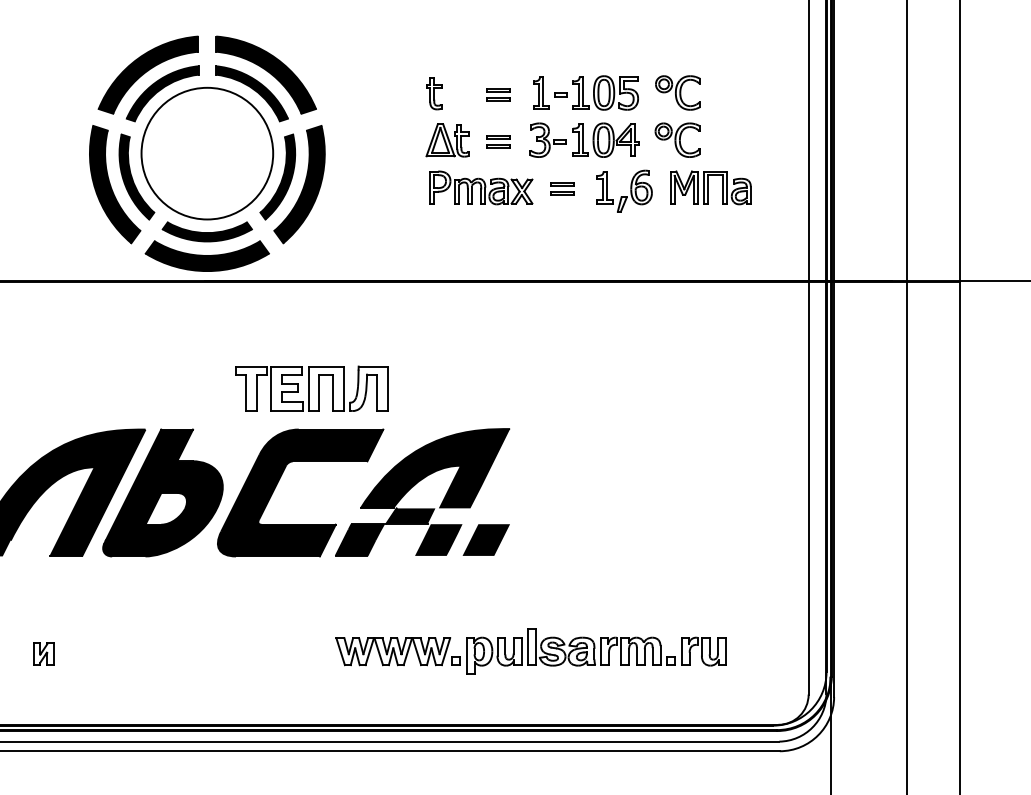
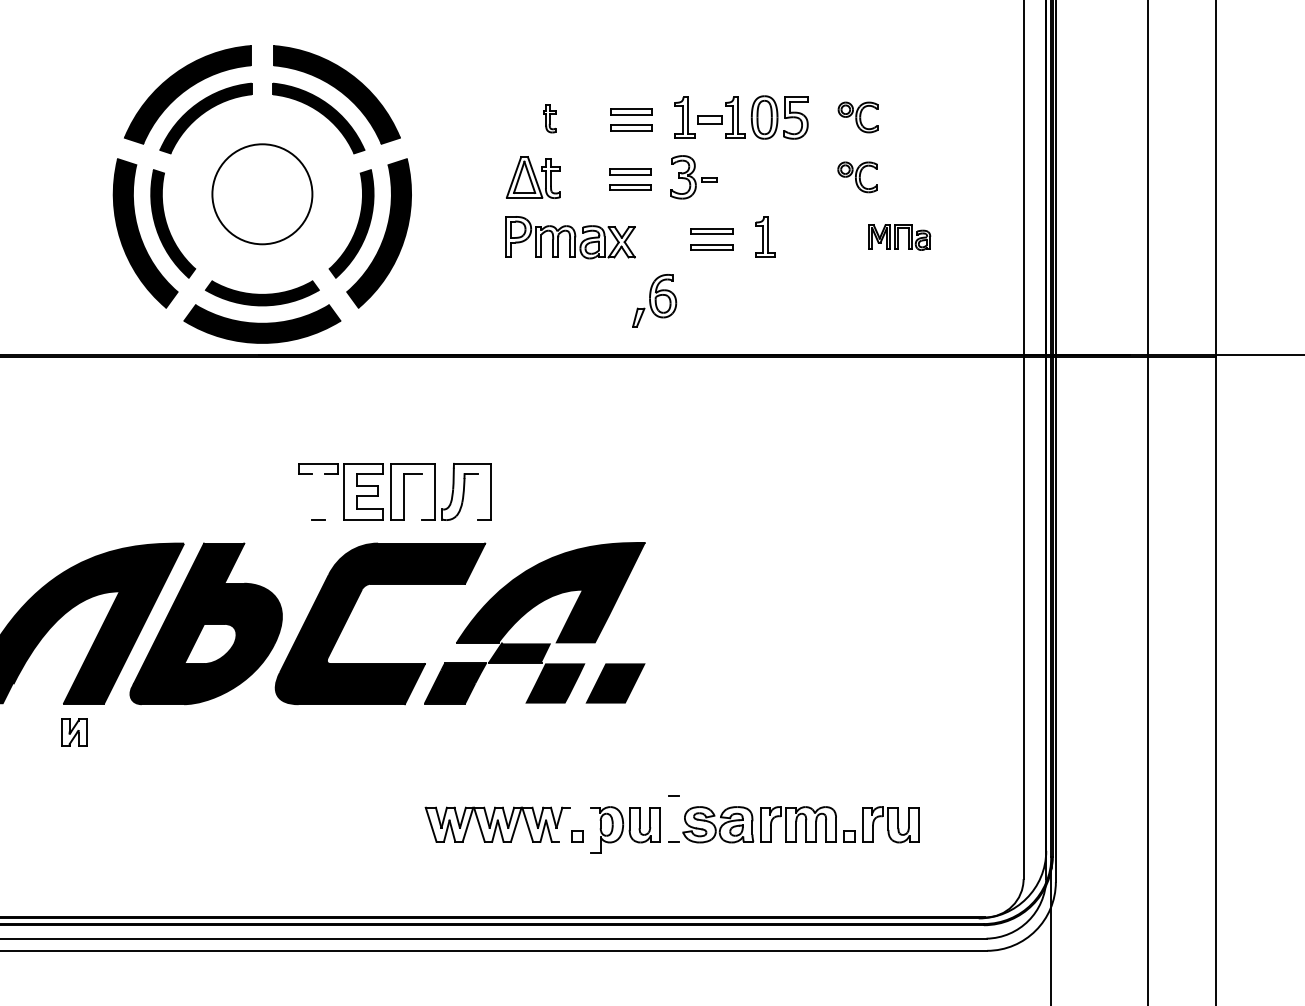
part: (677, 92) -> (857, 117), size x0.7
part: (434, 93) -> (549, 118), size x0.7
part: (498, 94) -> (630, 119), size x1.4
part: (560, 94) -> (709, 119), size x1.6
part: (447, 140) -> (533, 177), moved
part: (605, 140) -> (766, 177), removed
part: (677, 140) -> (857, 177), size x0.7
part: (498, 141) -> (630, 179), size x1.4
circle: (207, 153) -> (262, 193), size x0.6
part: (481, 187) -> (570, 237), moved
part: (710, 187) -> (899, 237), size x0.6
part: (562, 189) -> (711, 239), size x1.4
part: (634, 190) -> (654, 300), moved
line: (246, 392) -> (311, 496), removed
line: (256, 392) -> (324, 496), removed
line: (333, 392) -> (422, 496), removed
line: (377, 392) -> (477, 496), removed
line: (528, 646) -> (668, 818), removed
line: (536, 646) -> (678, 818), removed
line: (445, 651) -> (564, 824), removed
part: (43, 653) -> (74, 732), moved
line: (466, 655) -> (590, 829), removed

